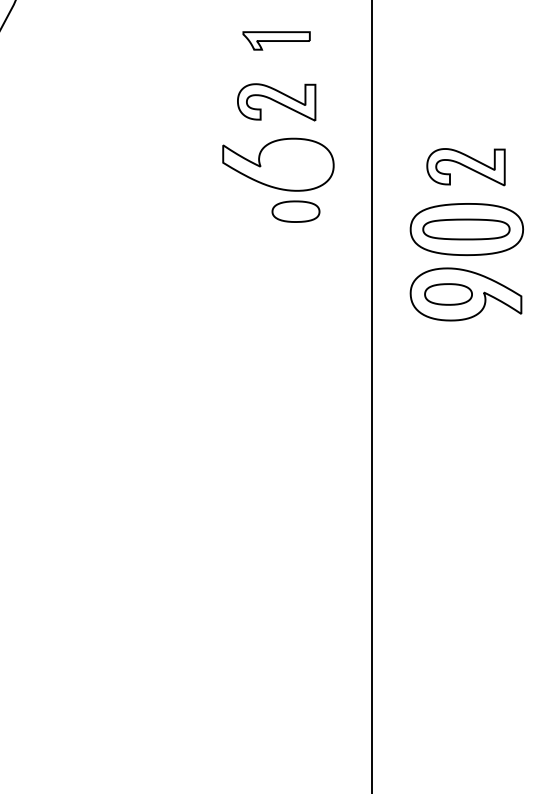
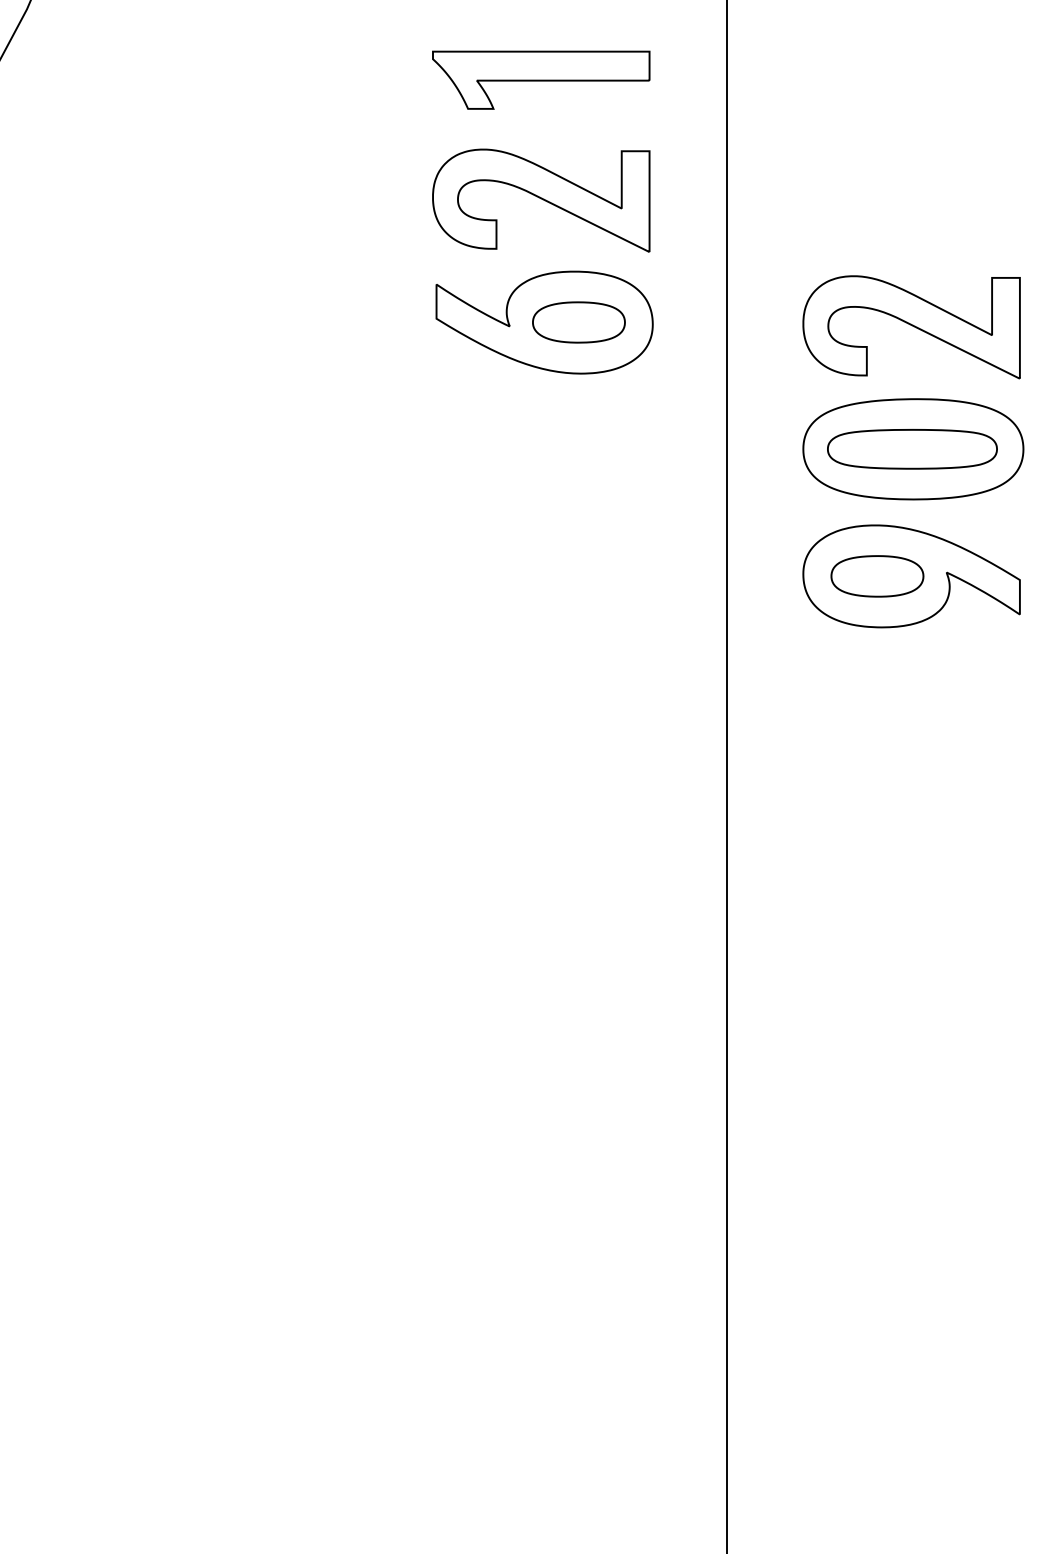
part: (276, 40) -> (540, 79), size x1.67
part: (276, 102) -> (540, 200), size x1.43
part: (465, 167) -> (910, 327), size x1.43
part: (295, 211) -> (577, 322), moved

